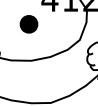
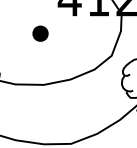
part: (28, 23) -> (39, 32), size x0.62

